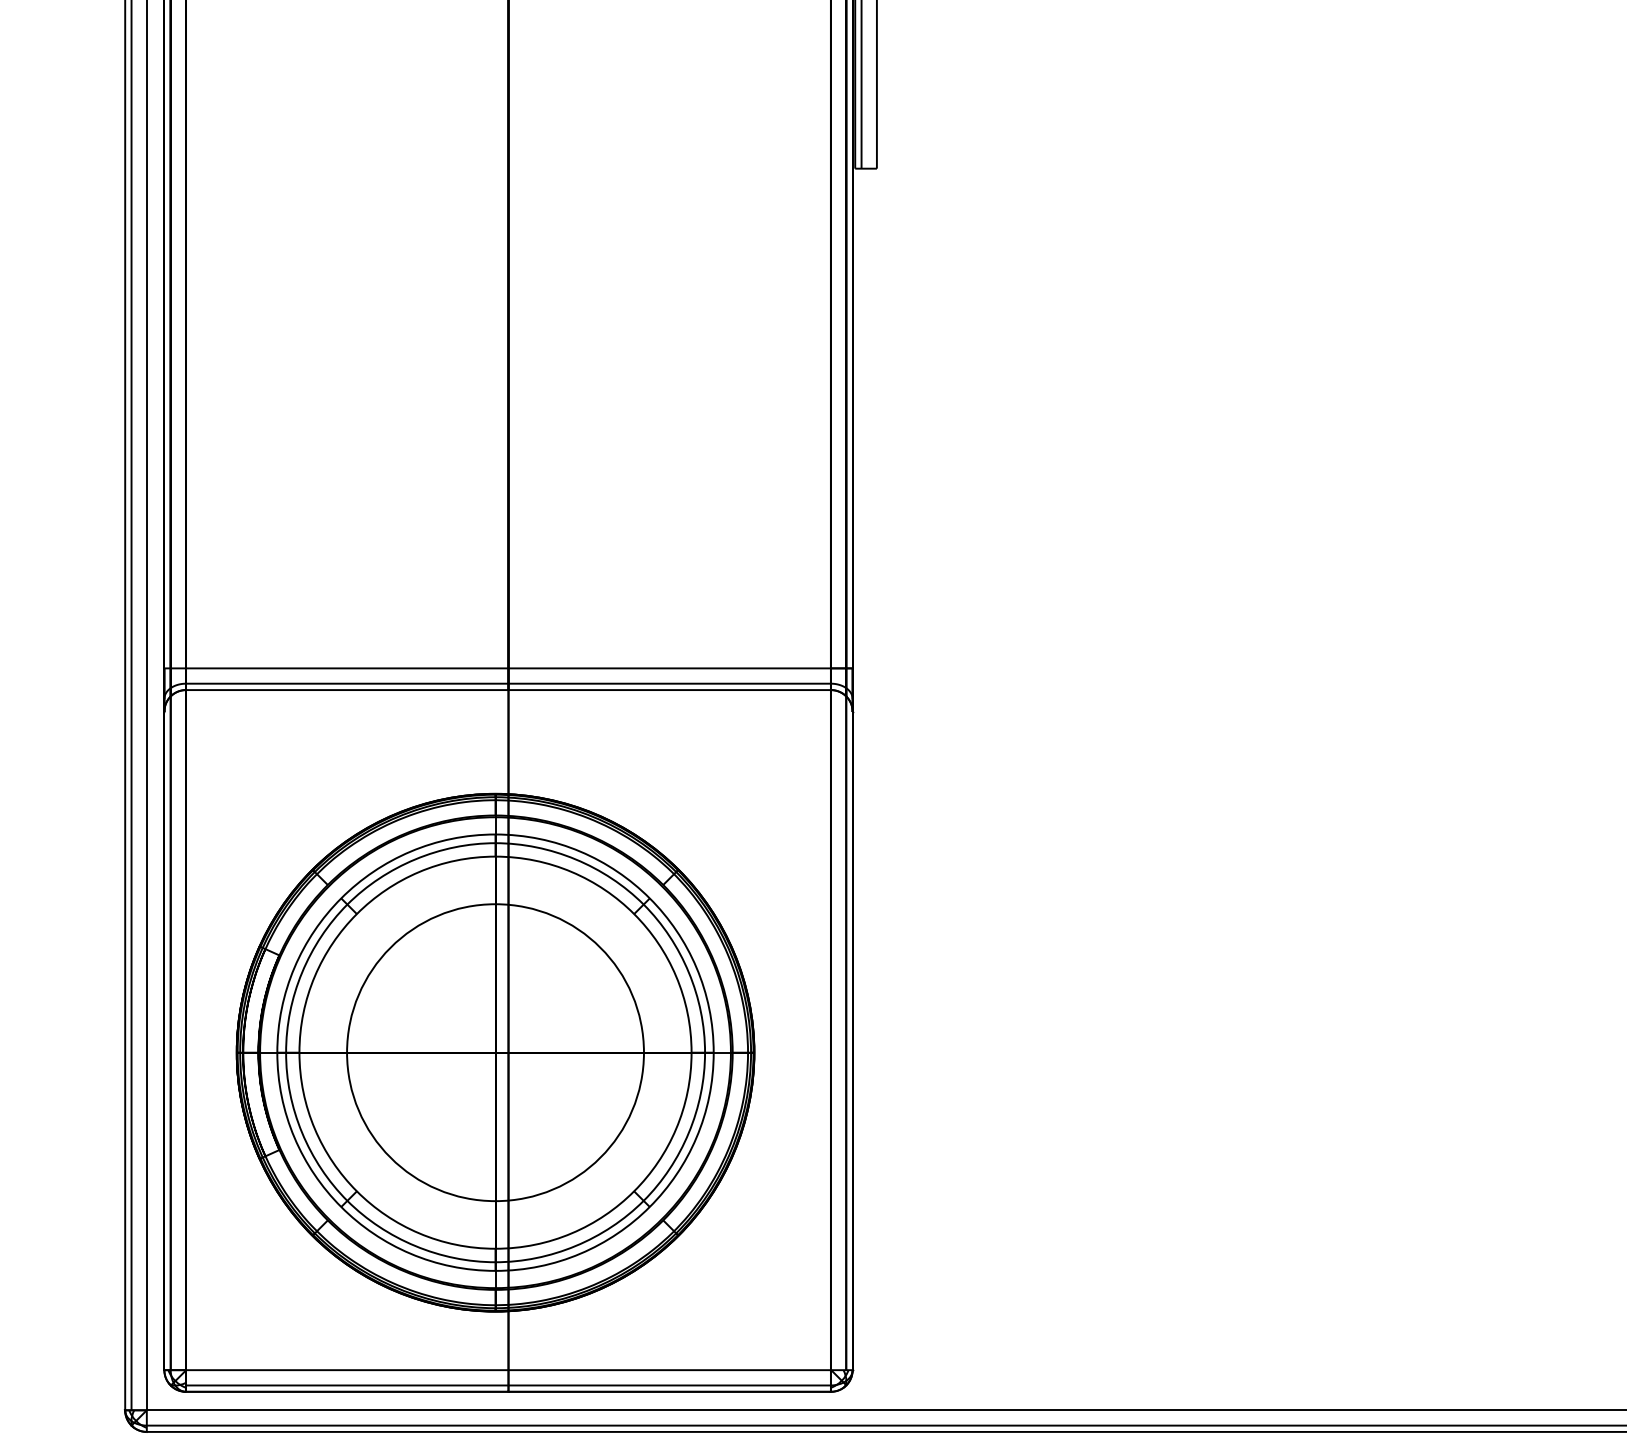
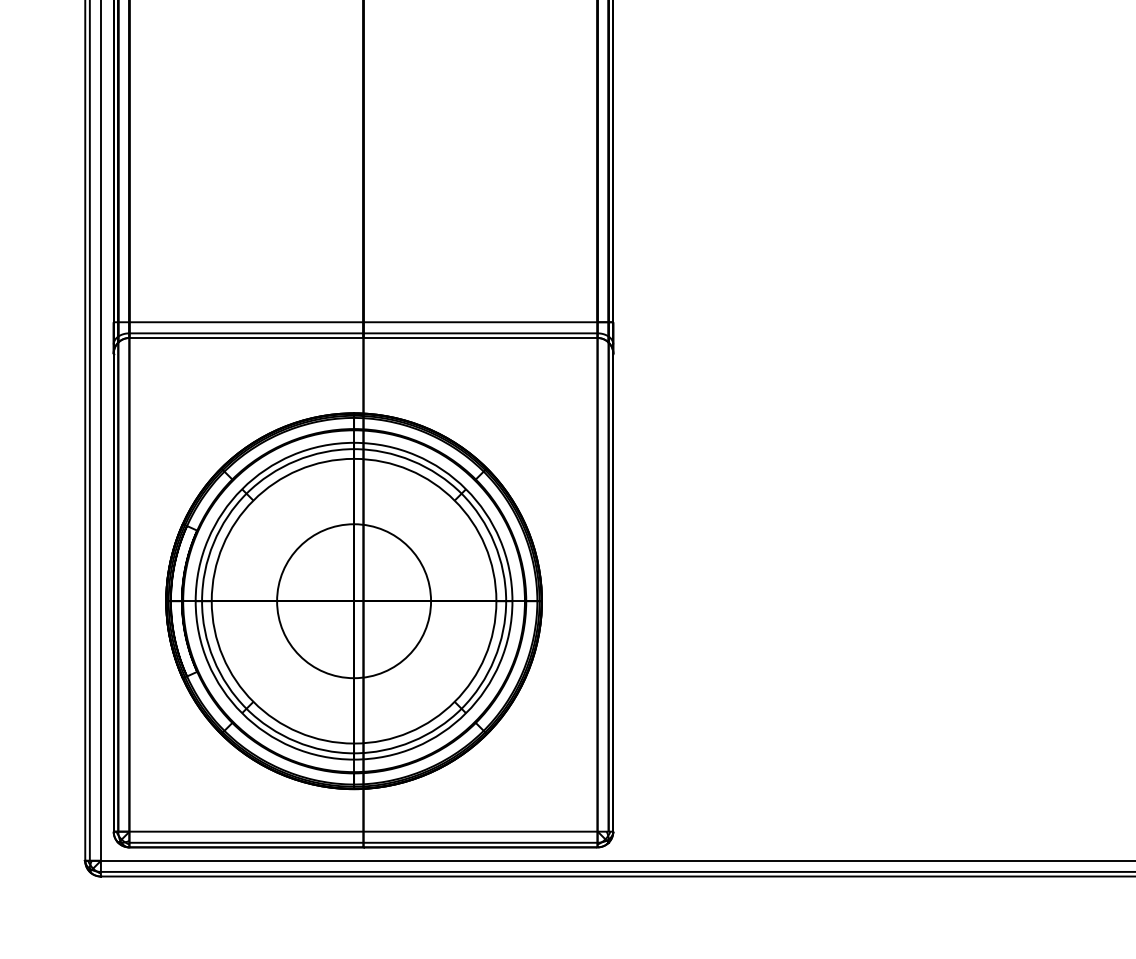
circle: (495, 1052) -> (354, 601), size x0.71

